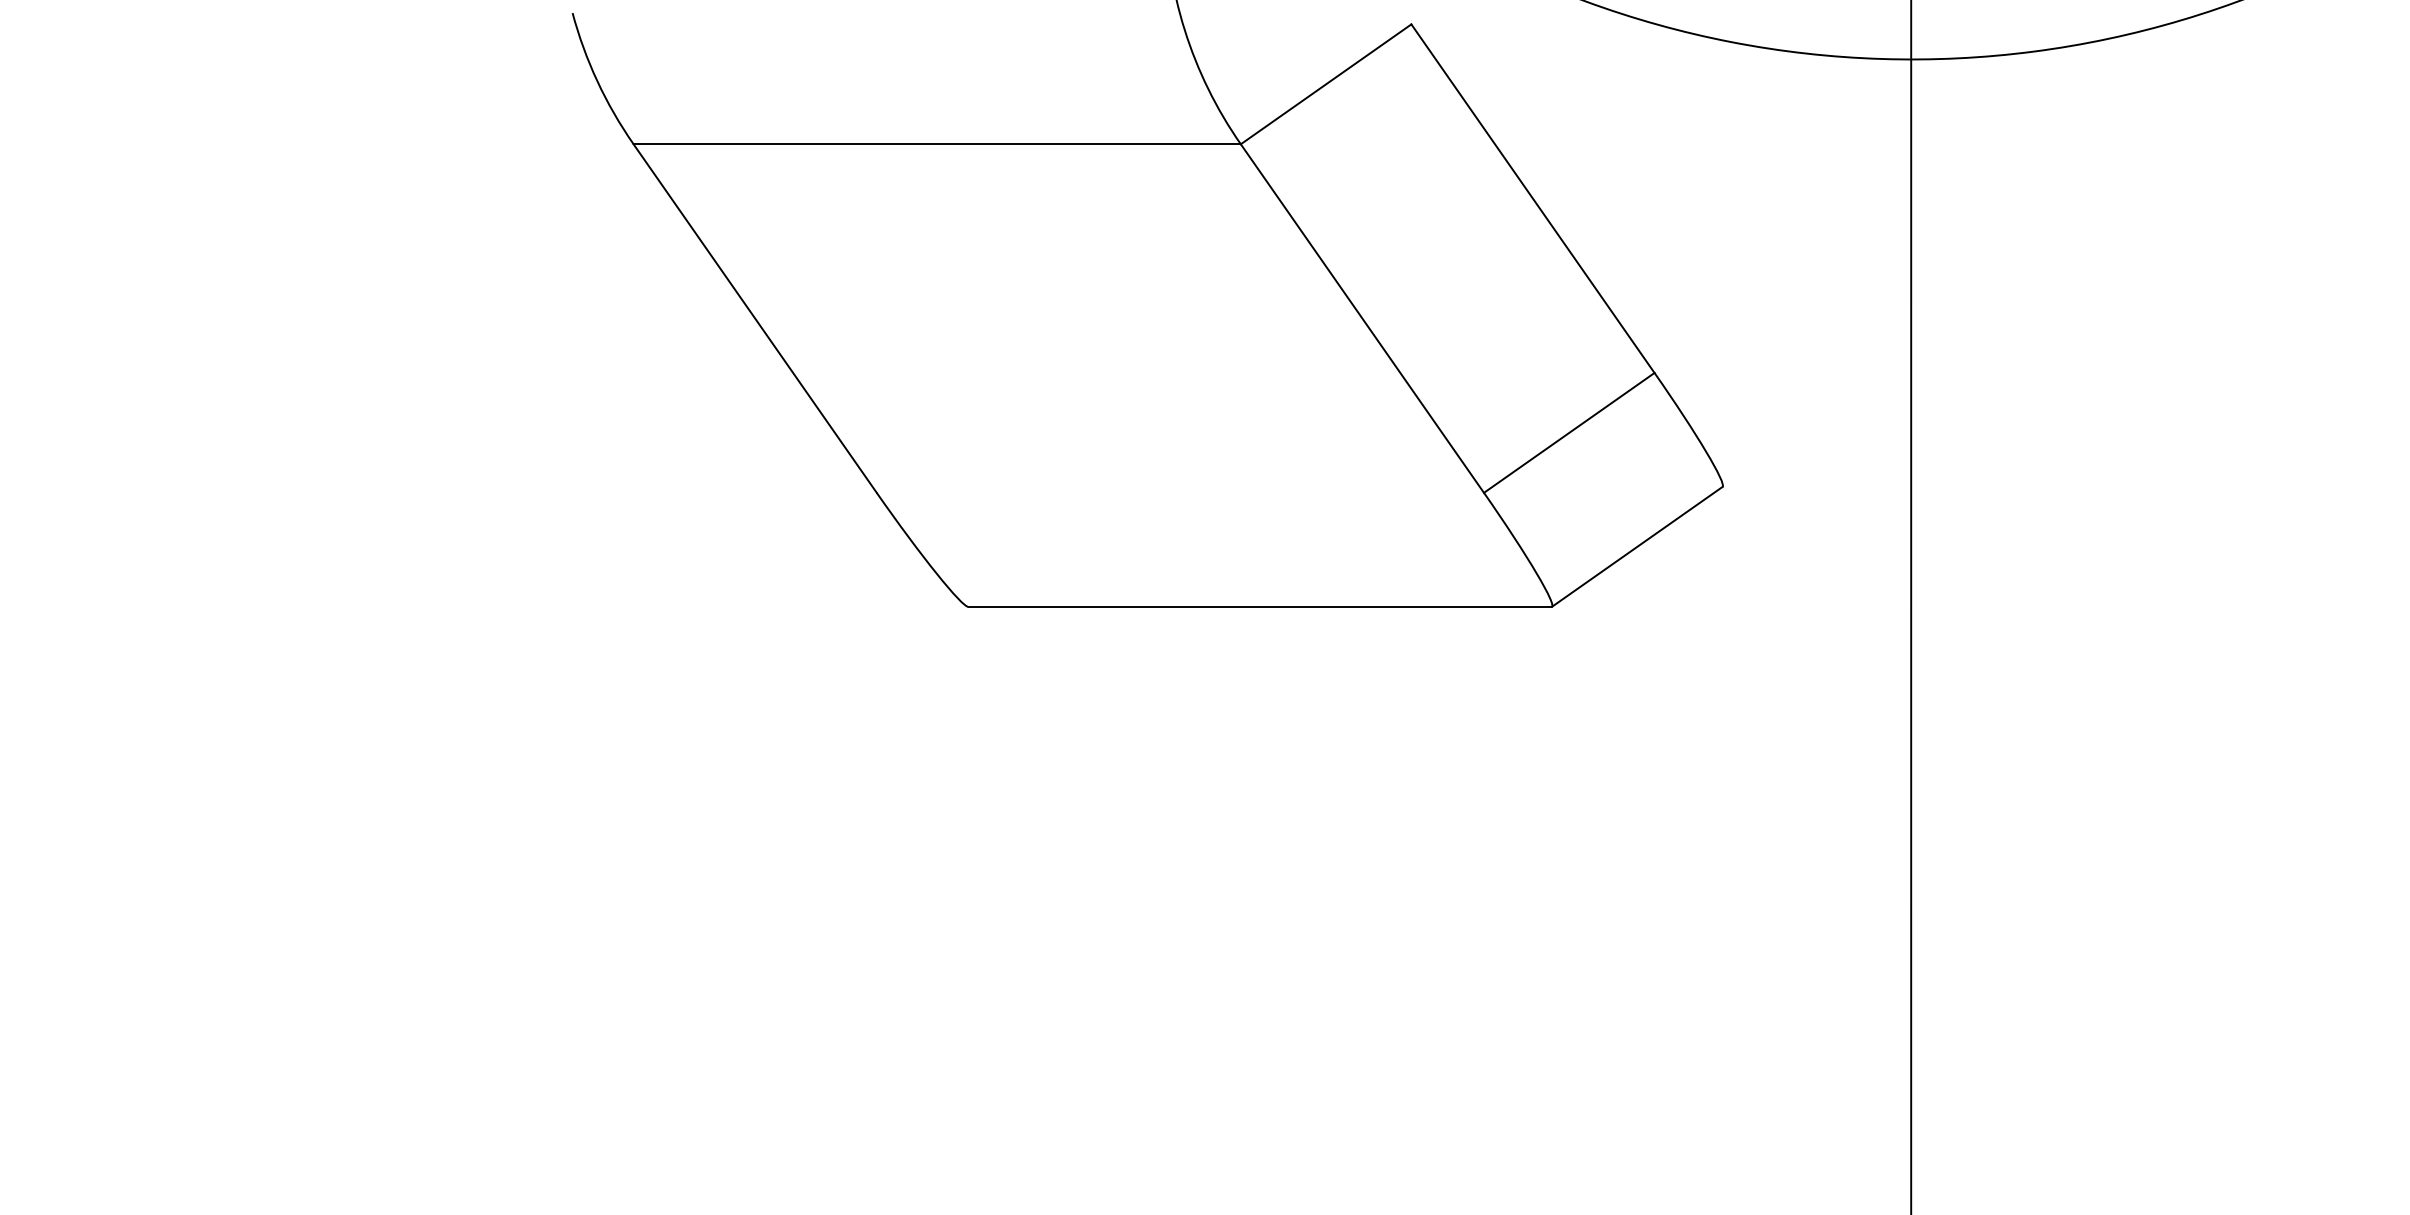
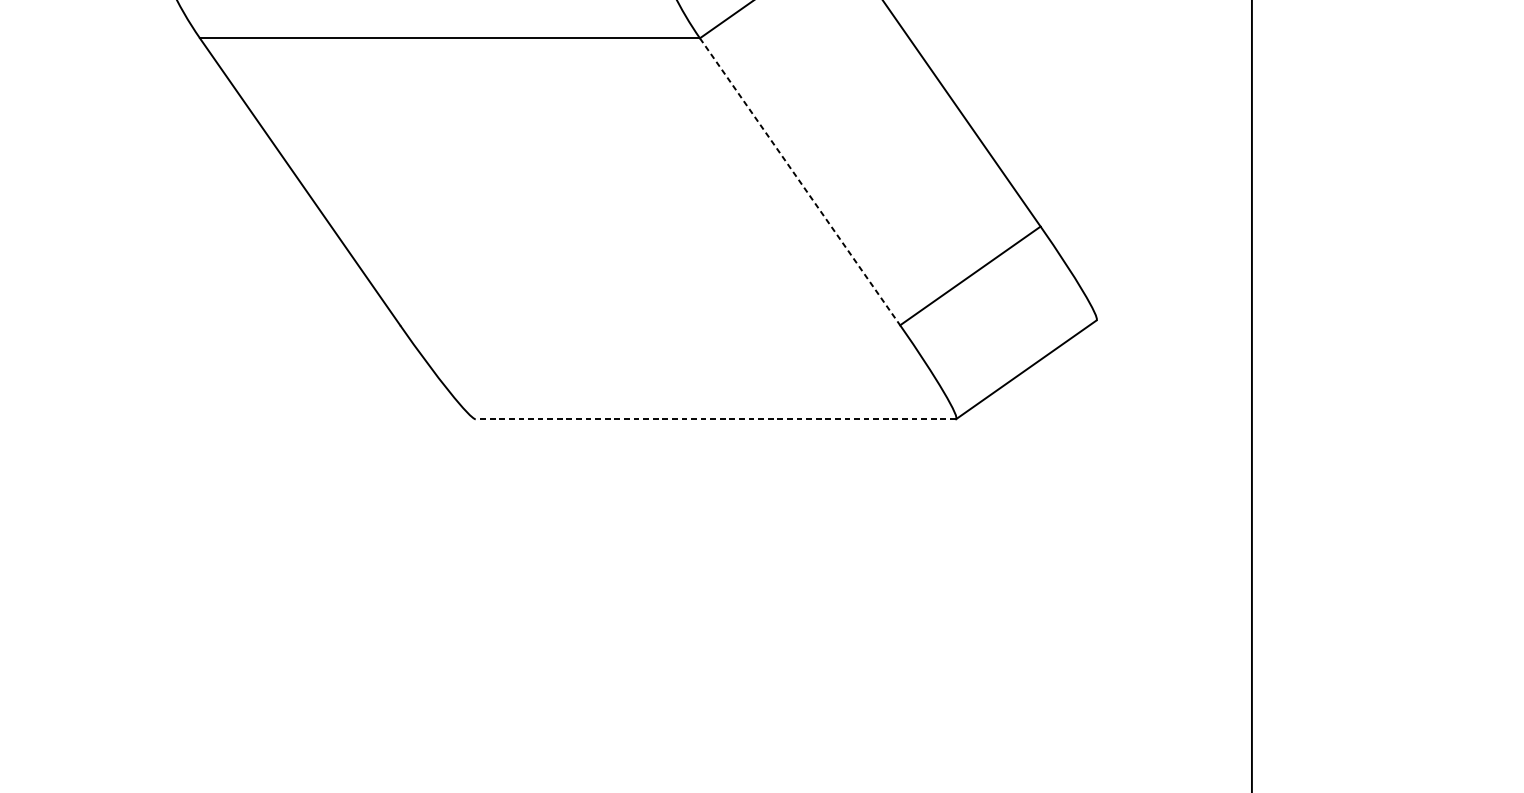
line: (1362, 318) -> (800, 181), solid -> dashed
line: (1259, 606) -> (715, 418), solid -> dashed

